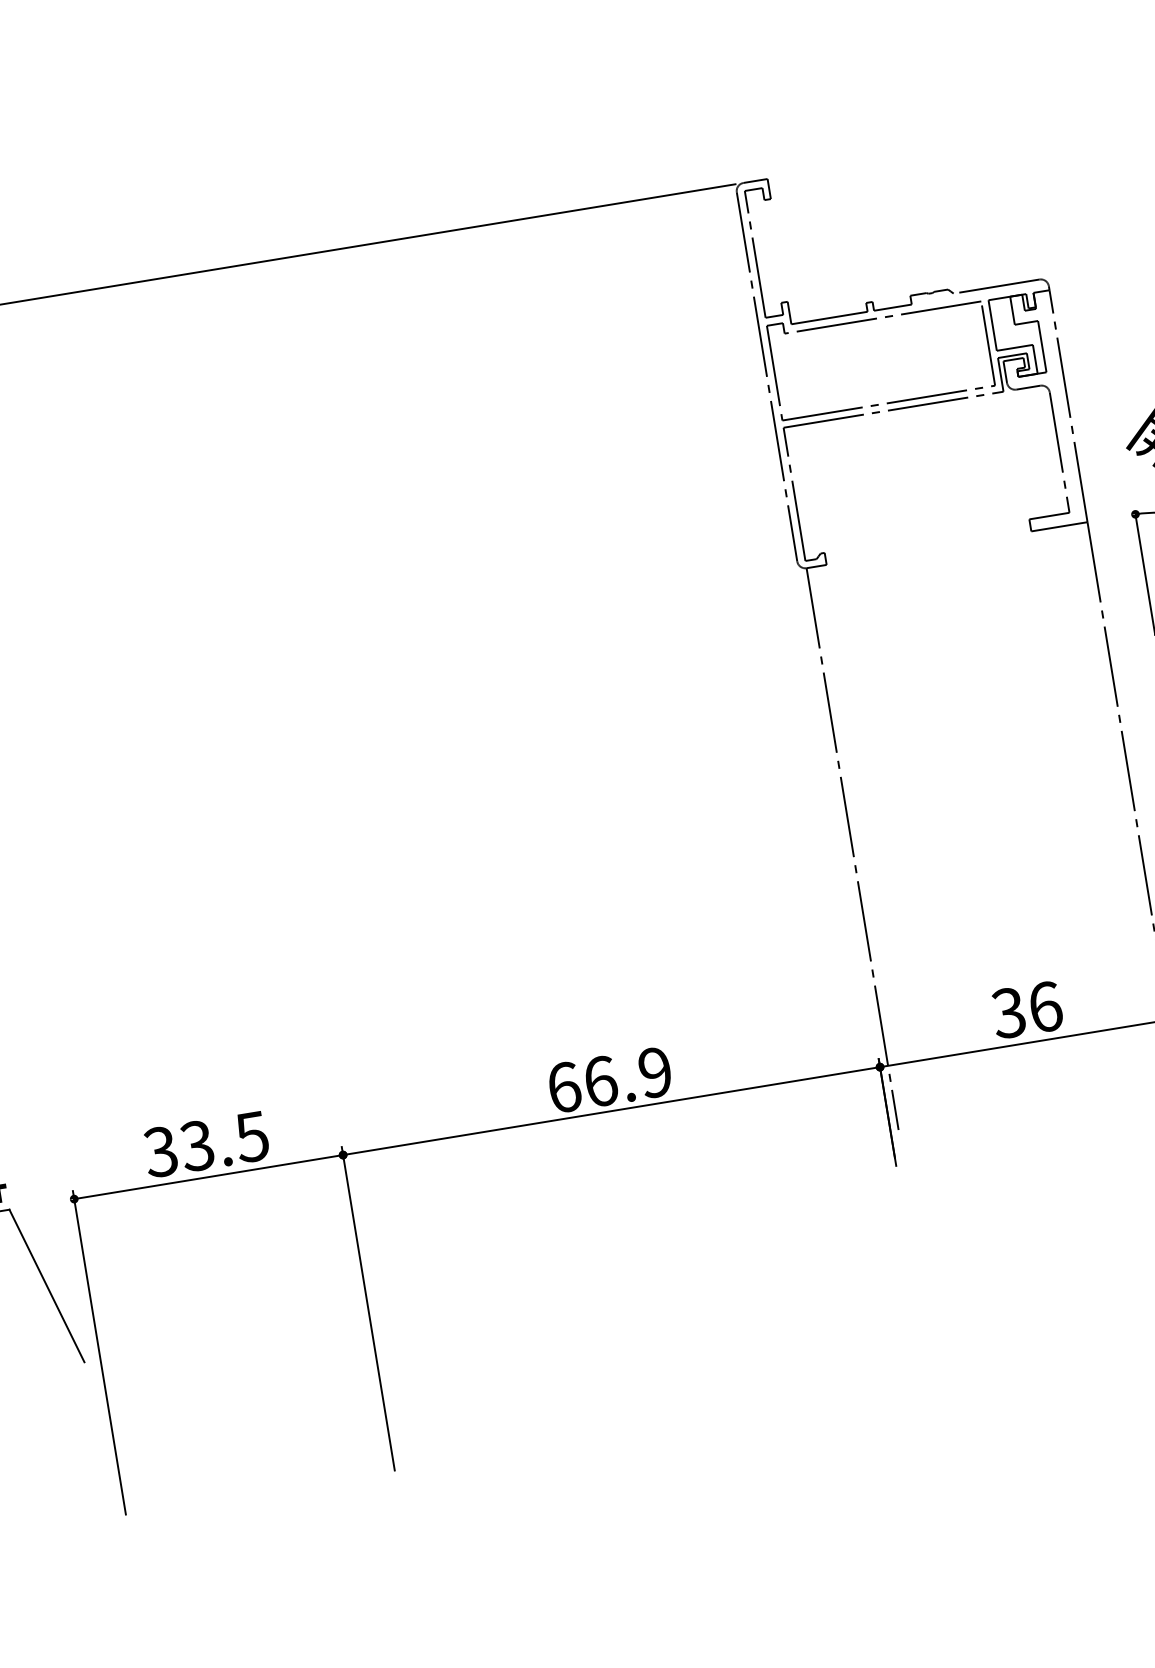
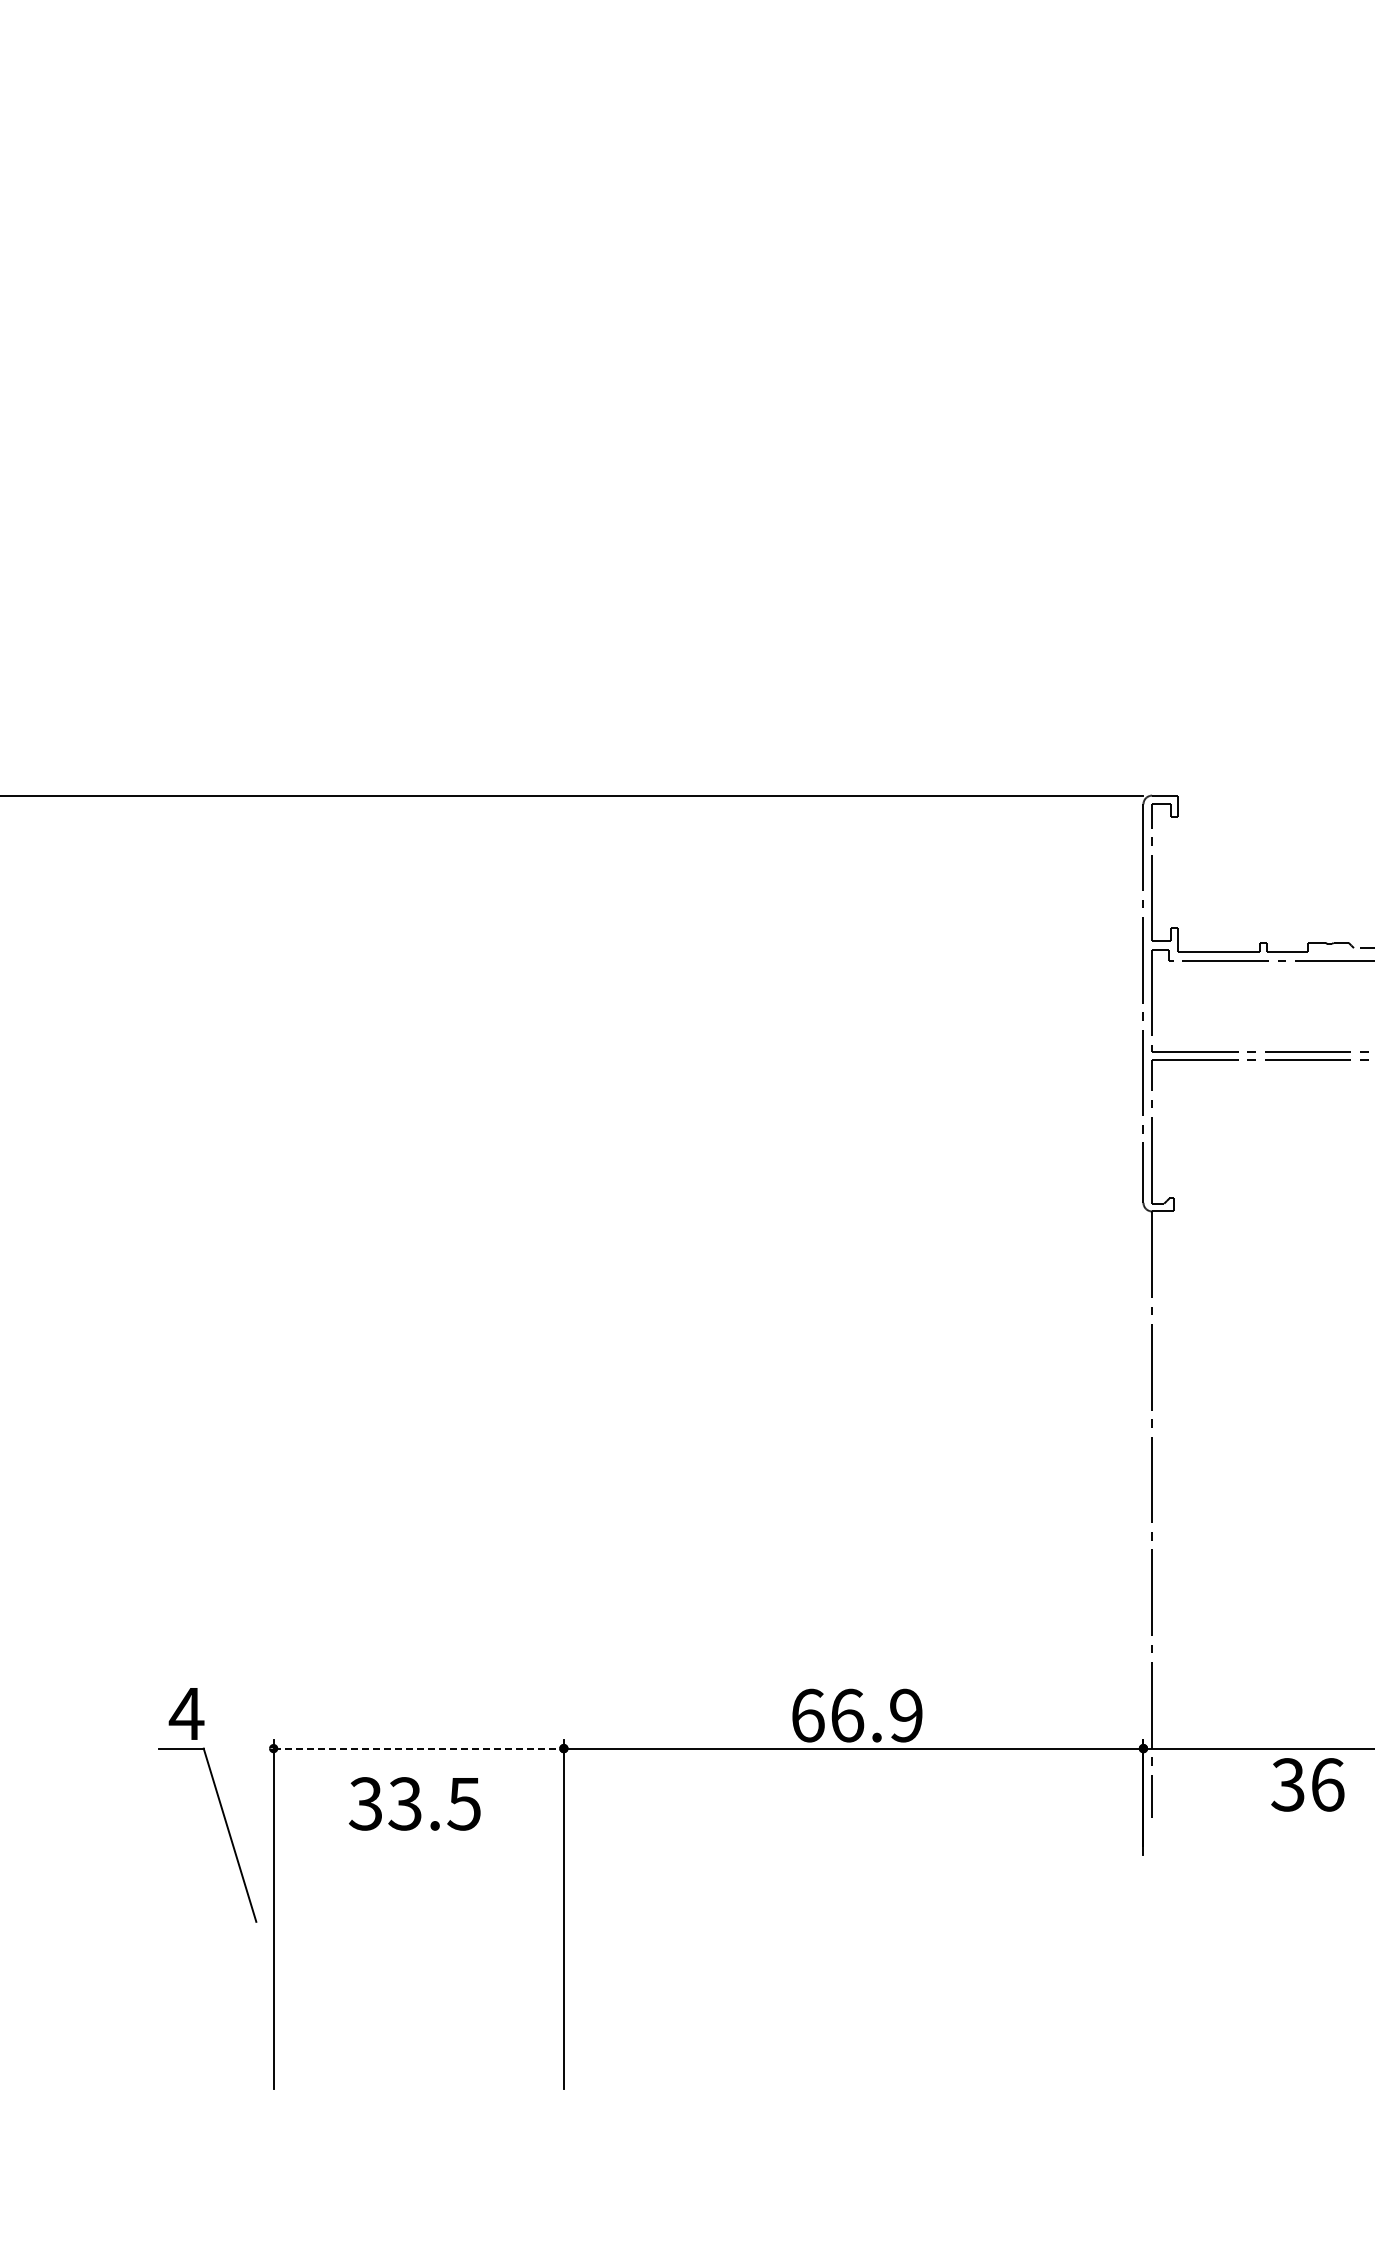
text: (1026, 1009) -> (1307, 1784), moved
text: (205, 1144) -> (414, 1803), moved
line: (209, 1176) -> (419, 1748), solid -> dashed

